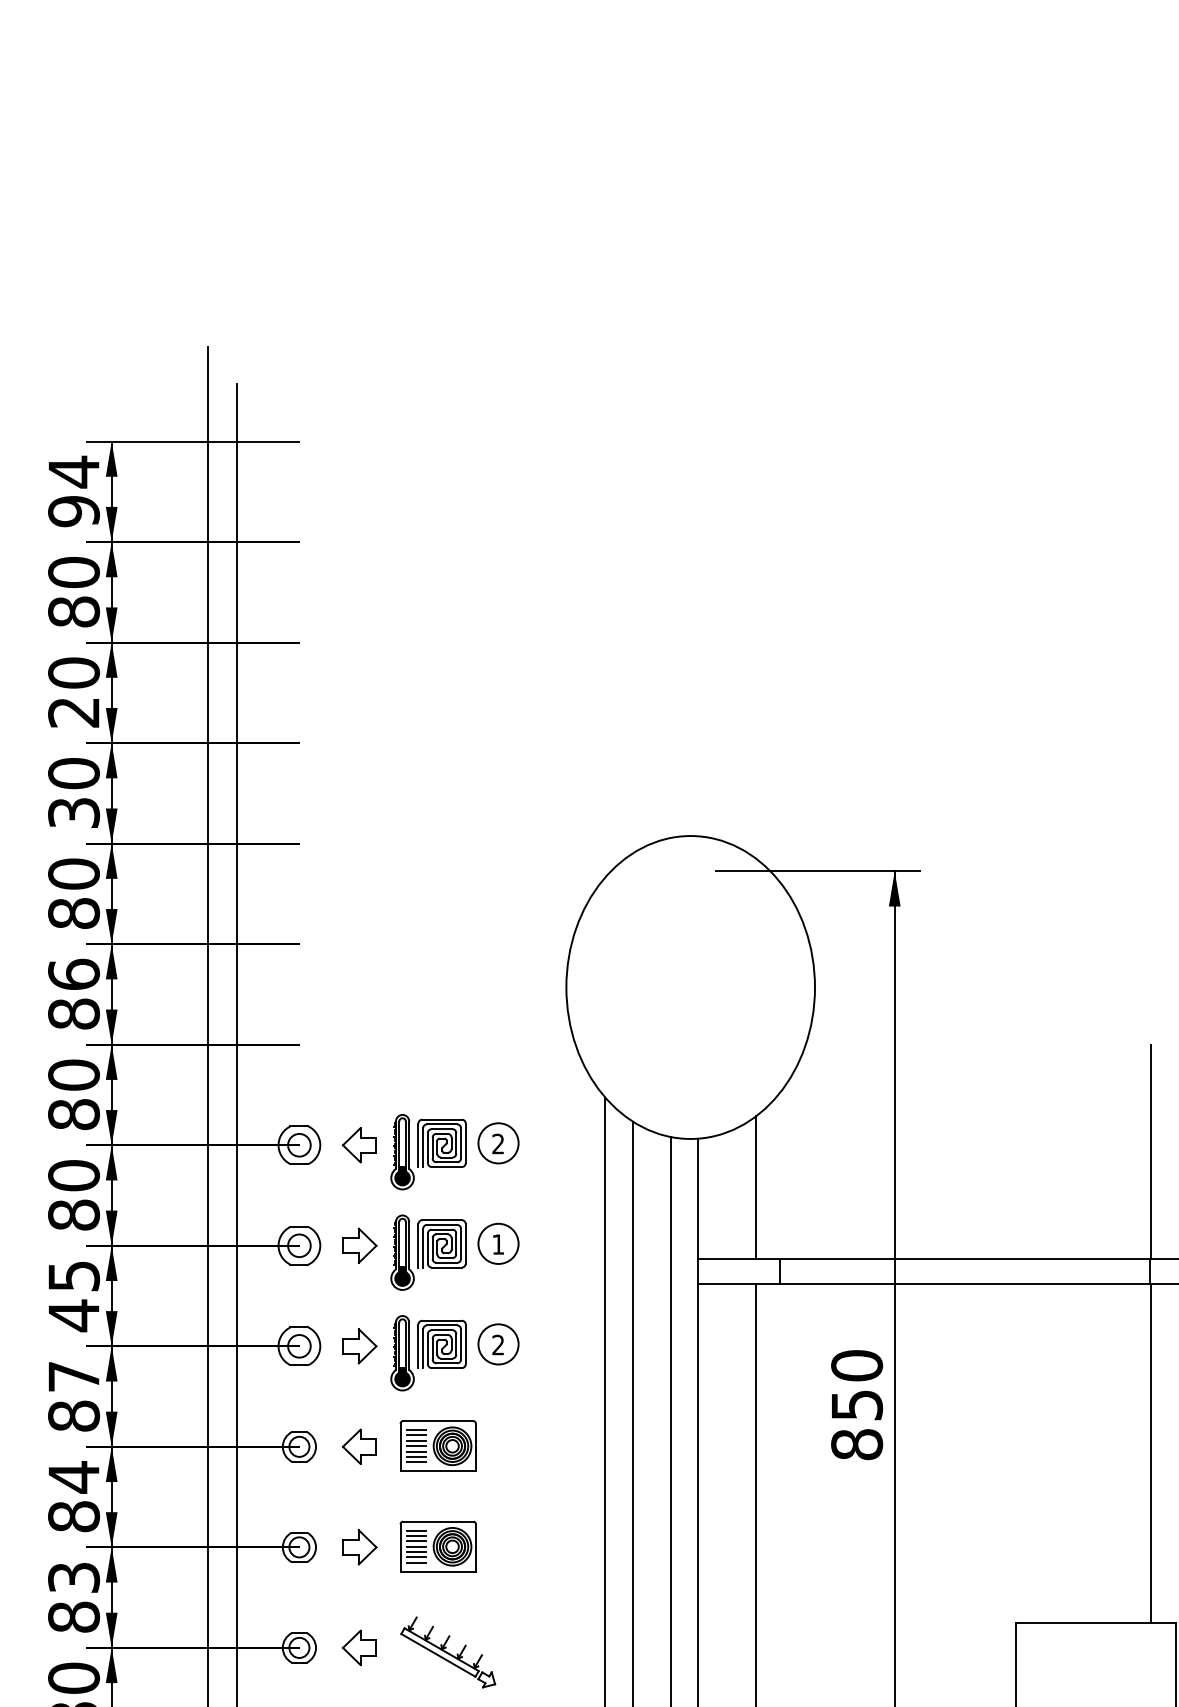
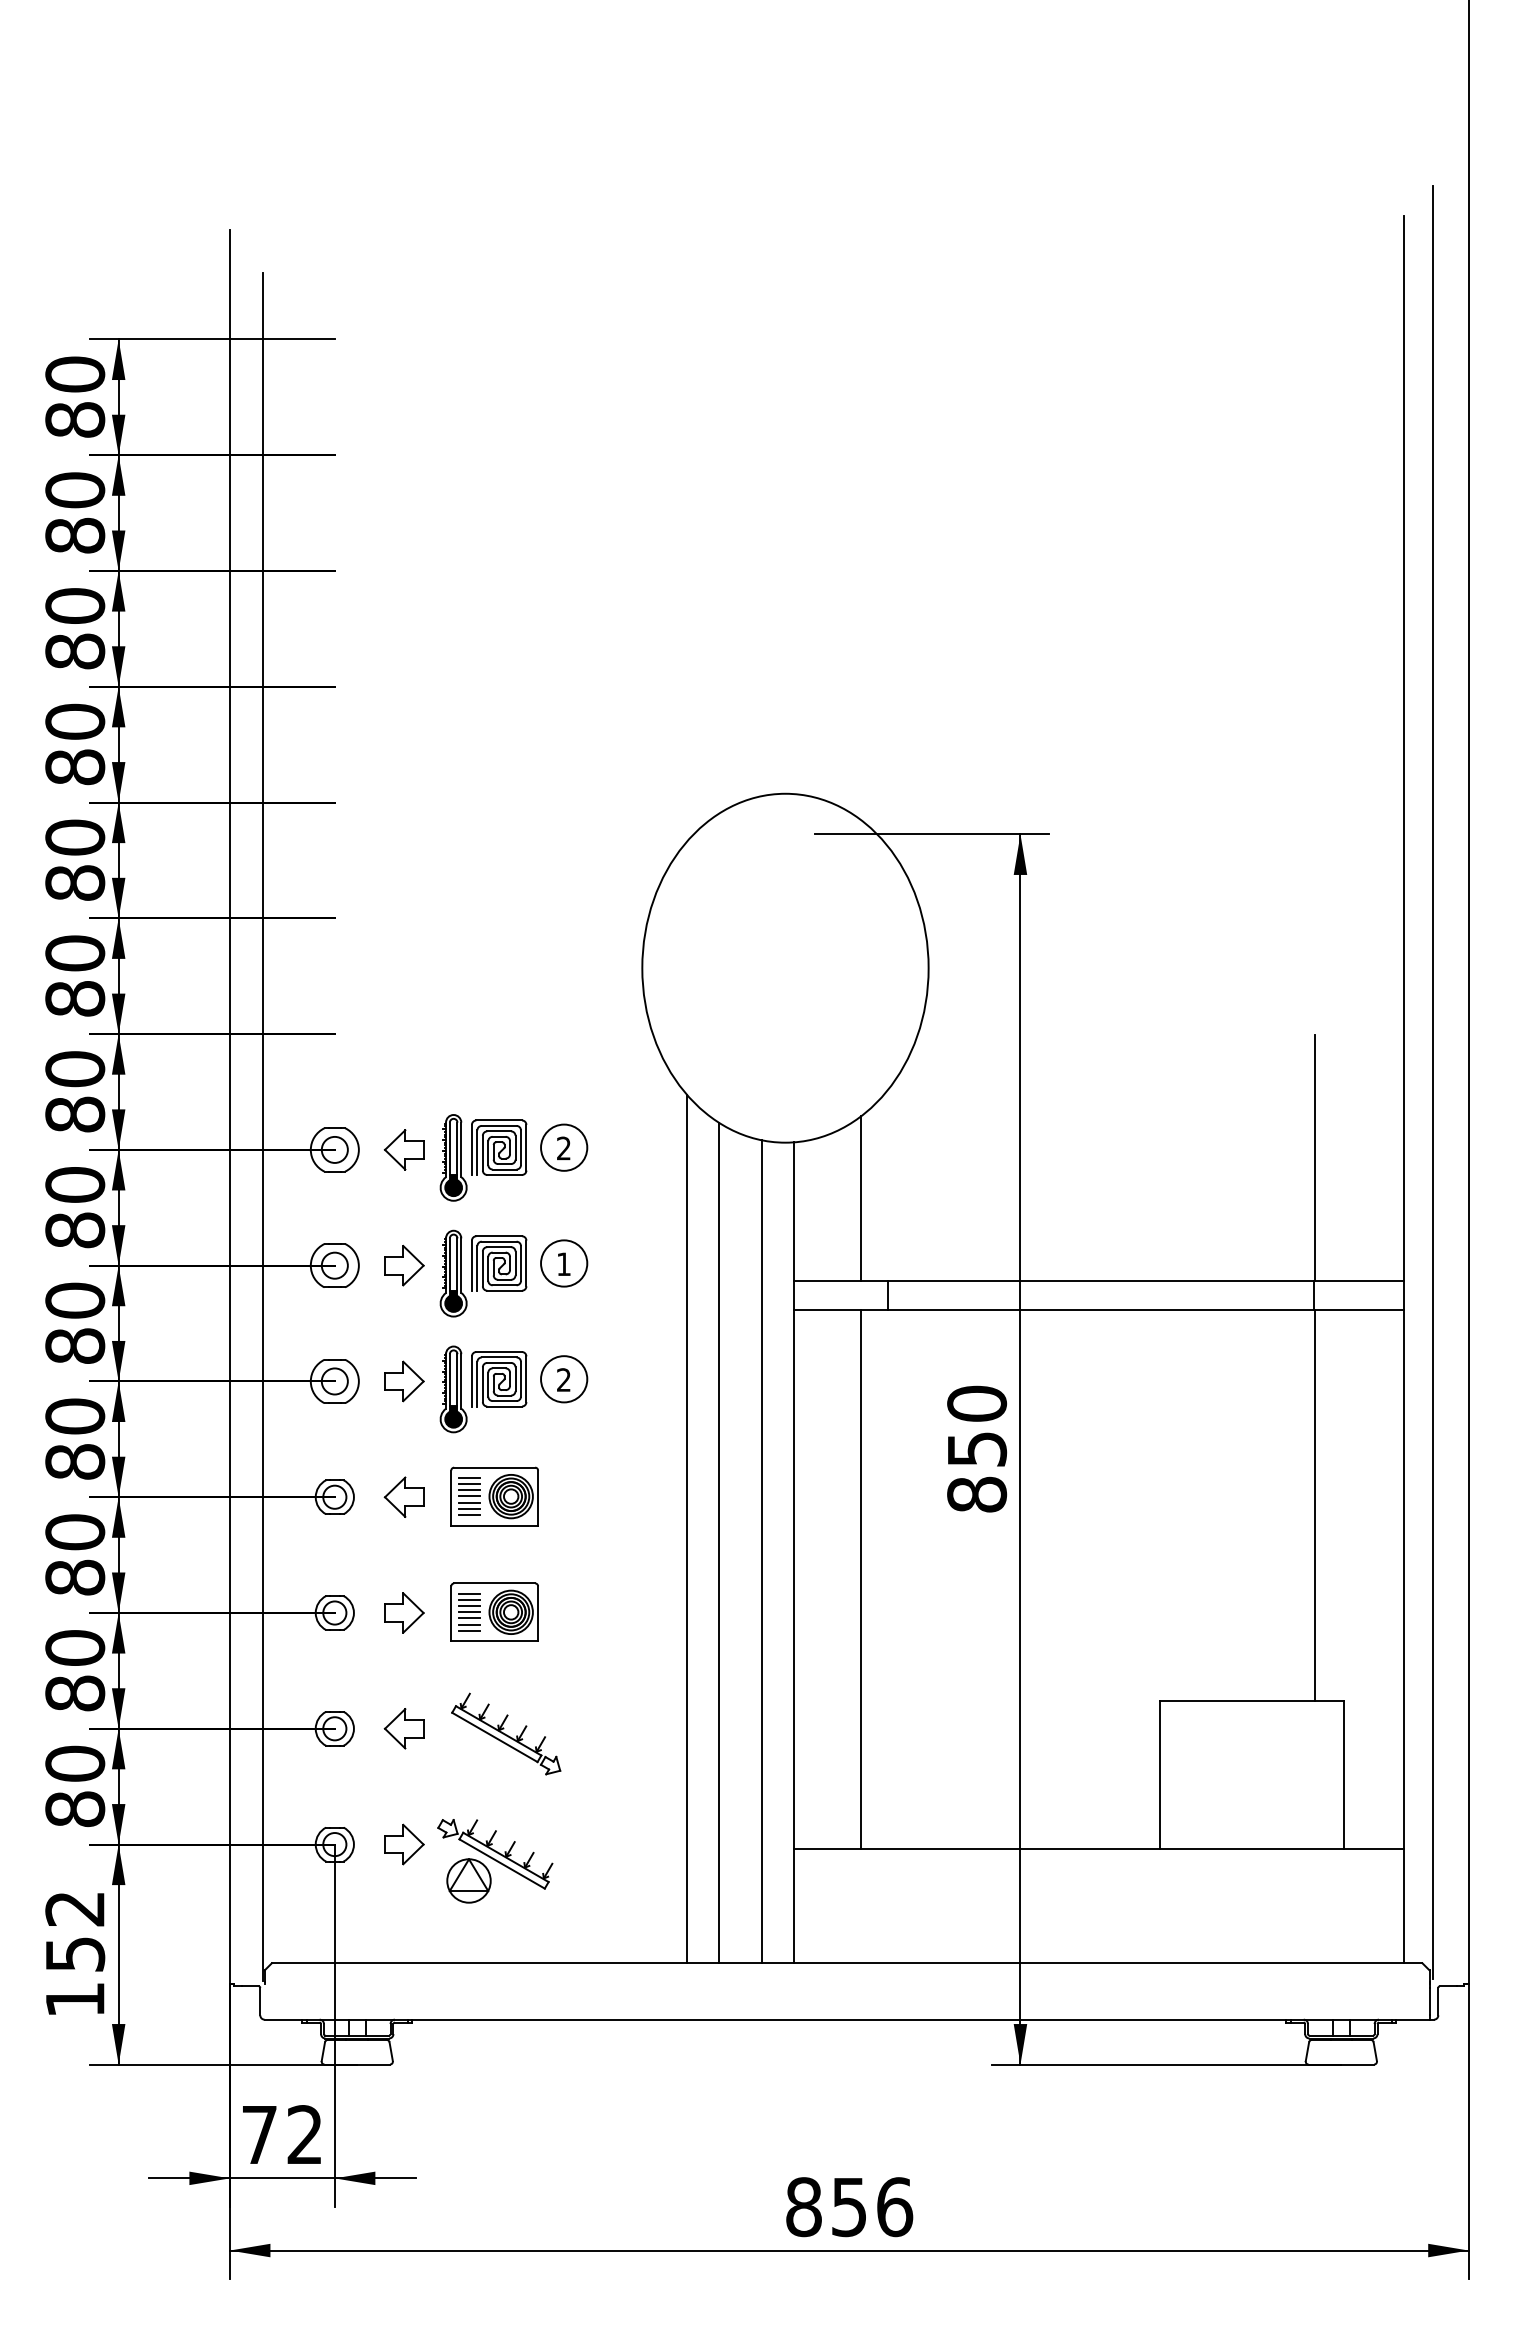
text: (74, 491) -> (75, 396), 94 -> 80
text: (74, 712) -> (75, 651), 20 -> 80
text: (74, 813) -> (75, 767), 30 -> 80
text: (74, 974) -> (75, 953), 86 -> 80
text: (74, 1295) -> (75, 1323), 45 -> 80
text: (74, 1376) -> (75, 1416), 87 -> 80
text: (74, 1477) -> (75, 1532), 84 -> 80
text: (74, 1577) -> (75, 1647), 83 -> 80

